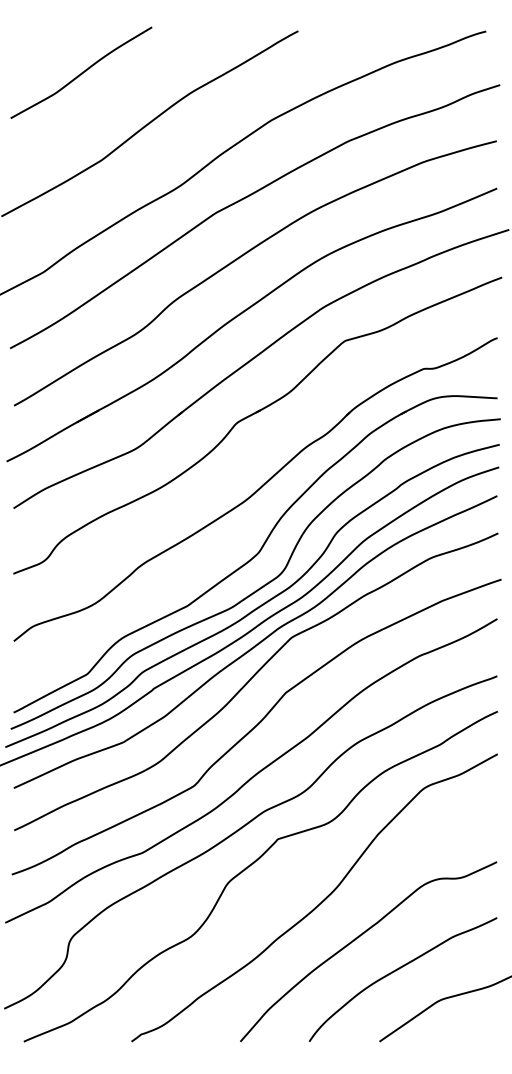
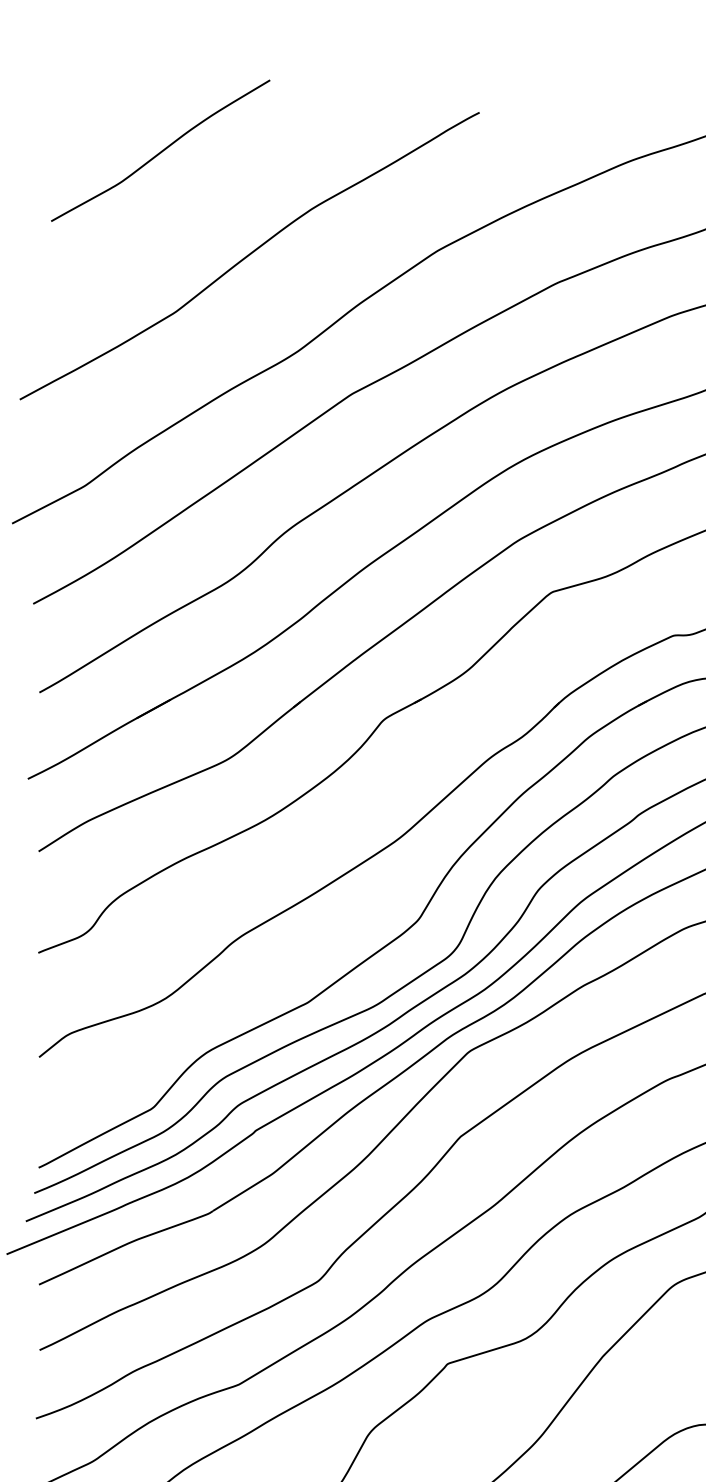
curve: (81, 72) -> (160, 150), moved

